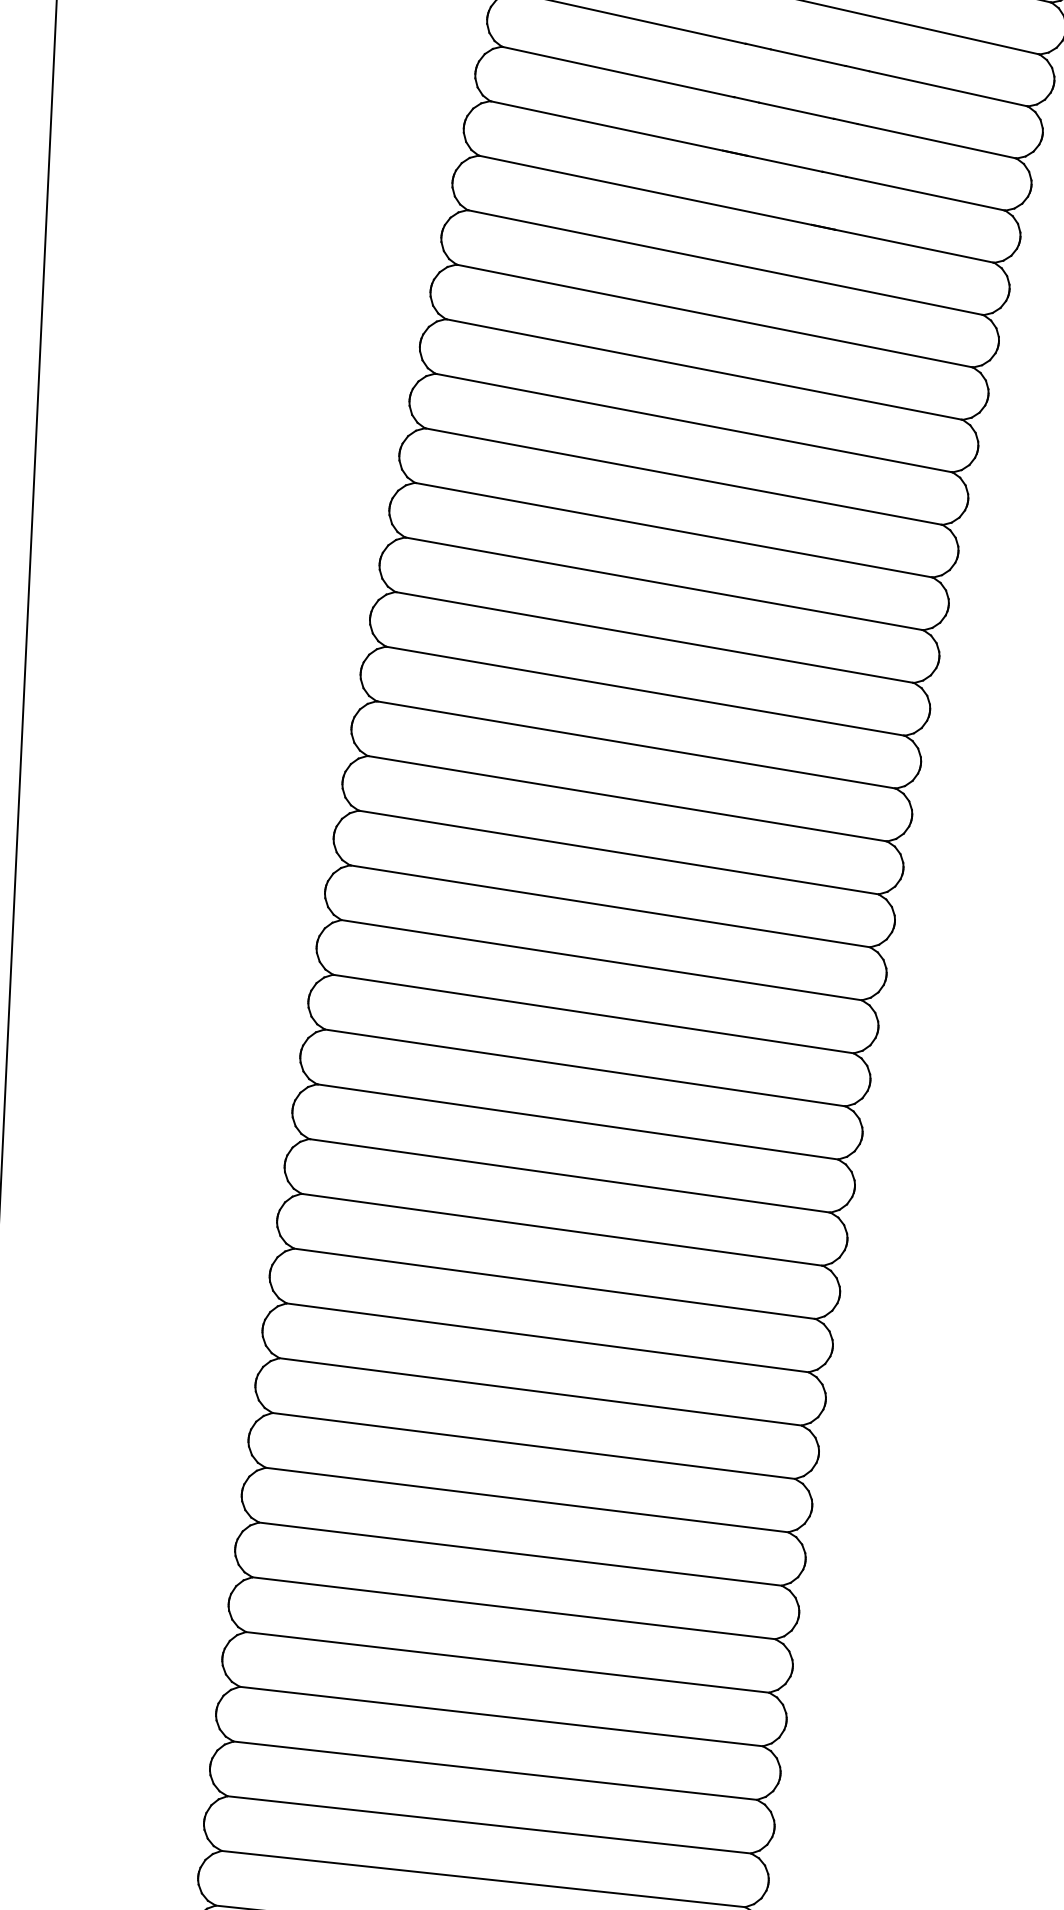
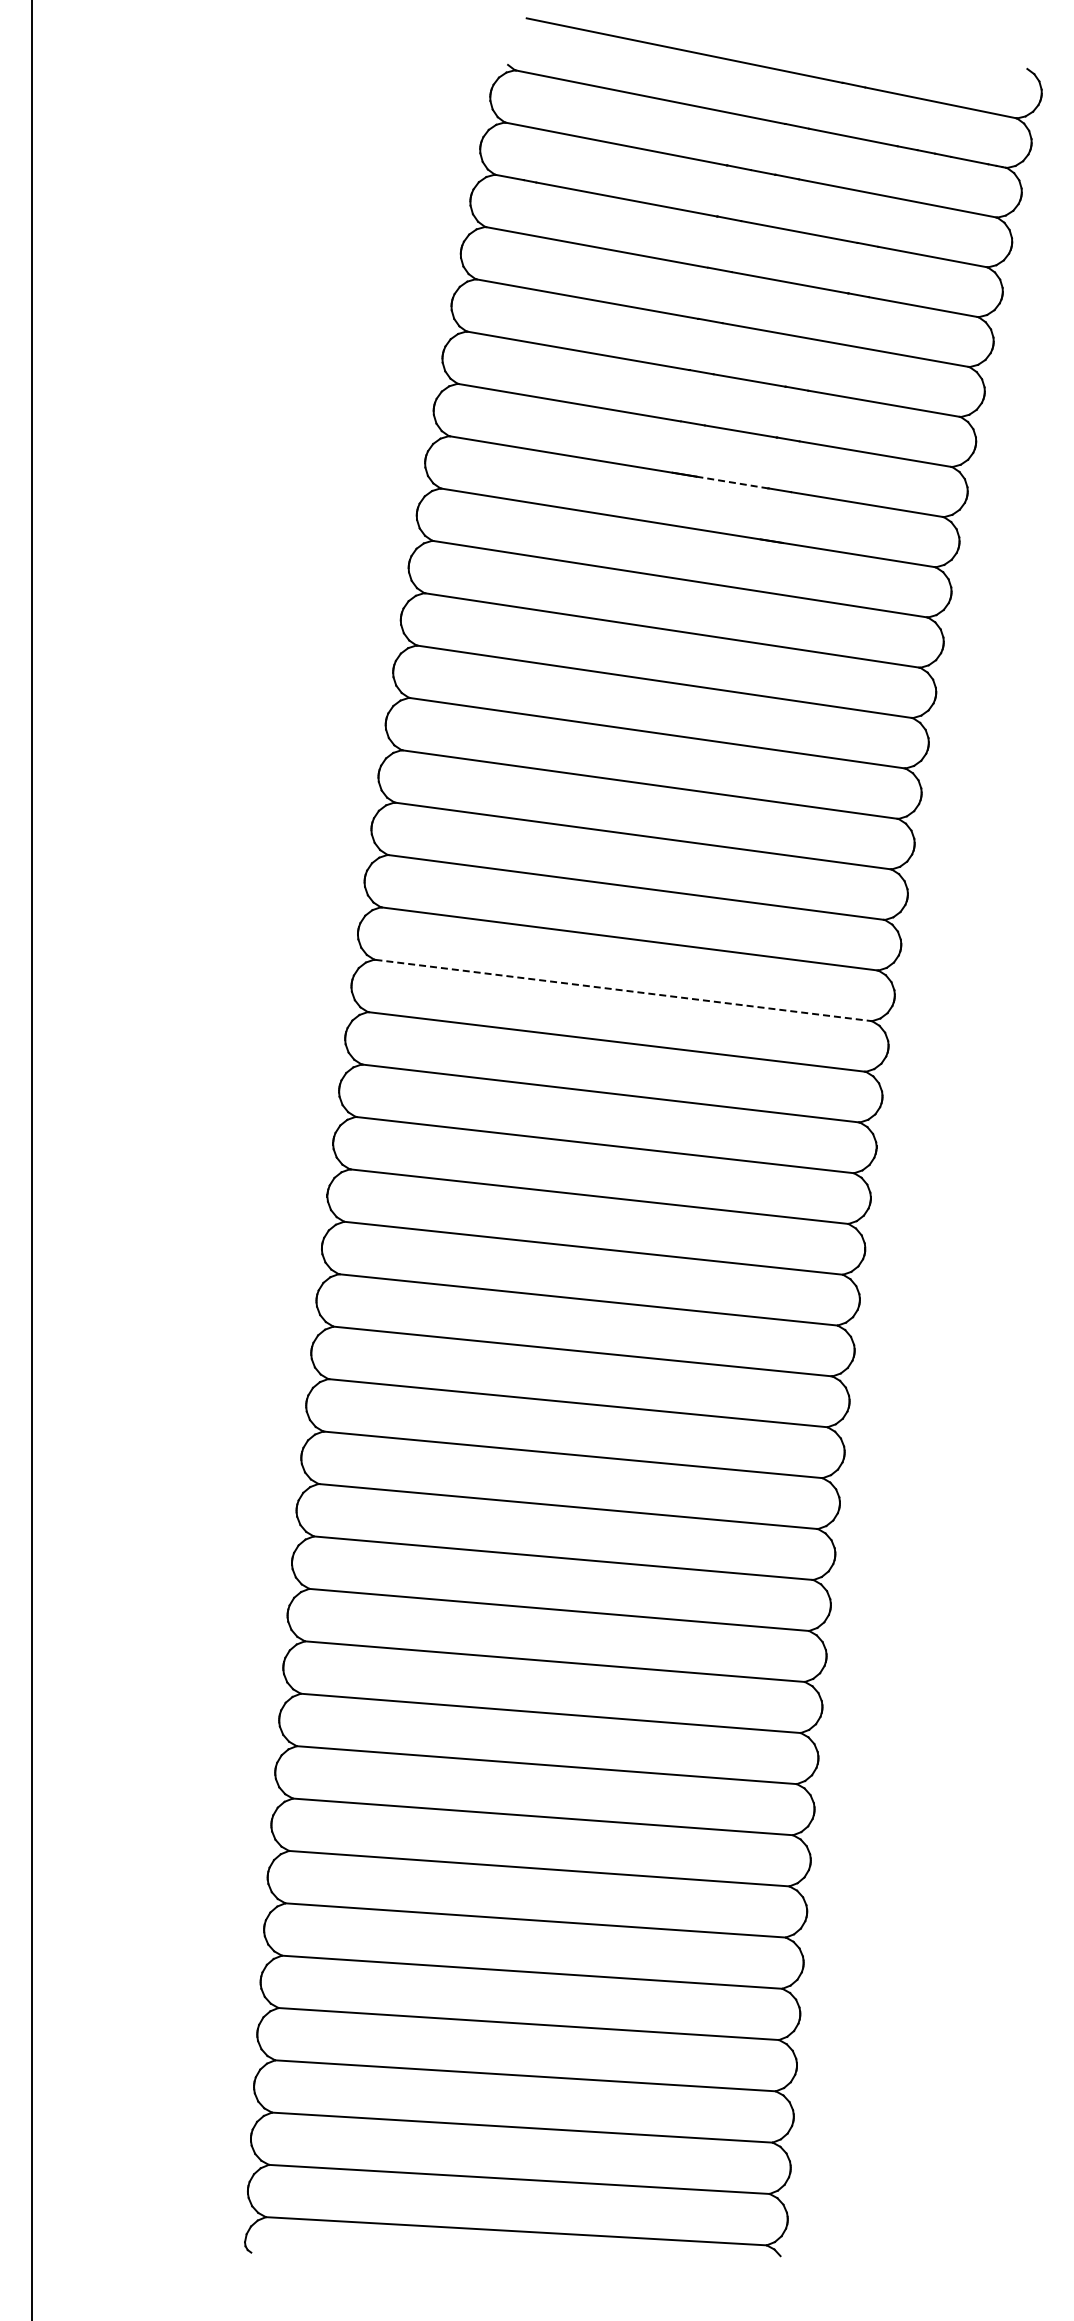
line: (785, 163) -> (732, 482), solid -> dashed
line: (645, 691) -> (623, 990), solid -> dashed

